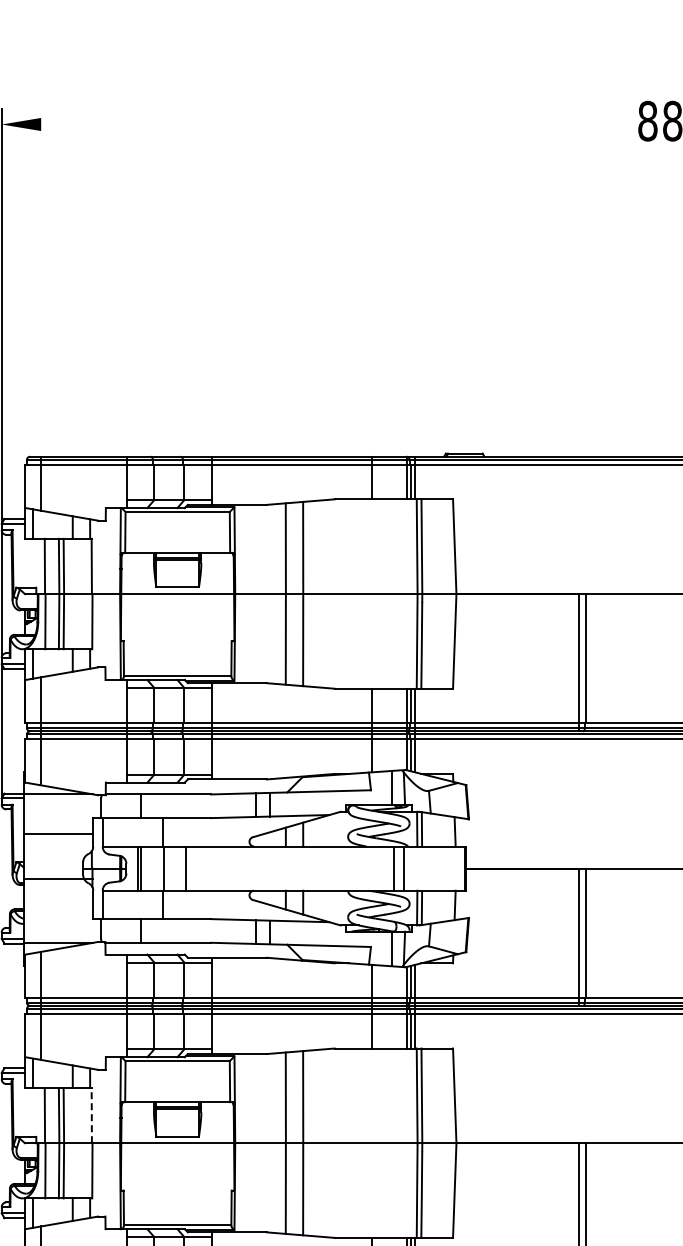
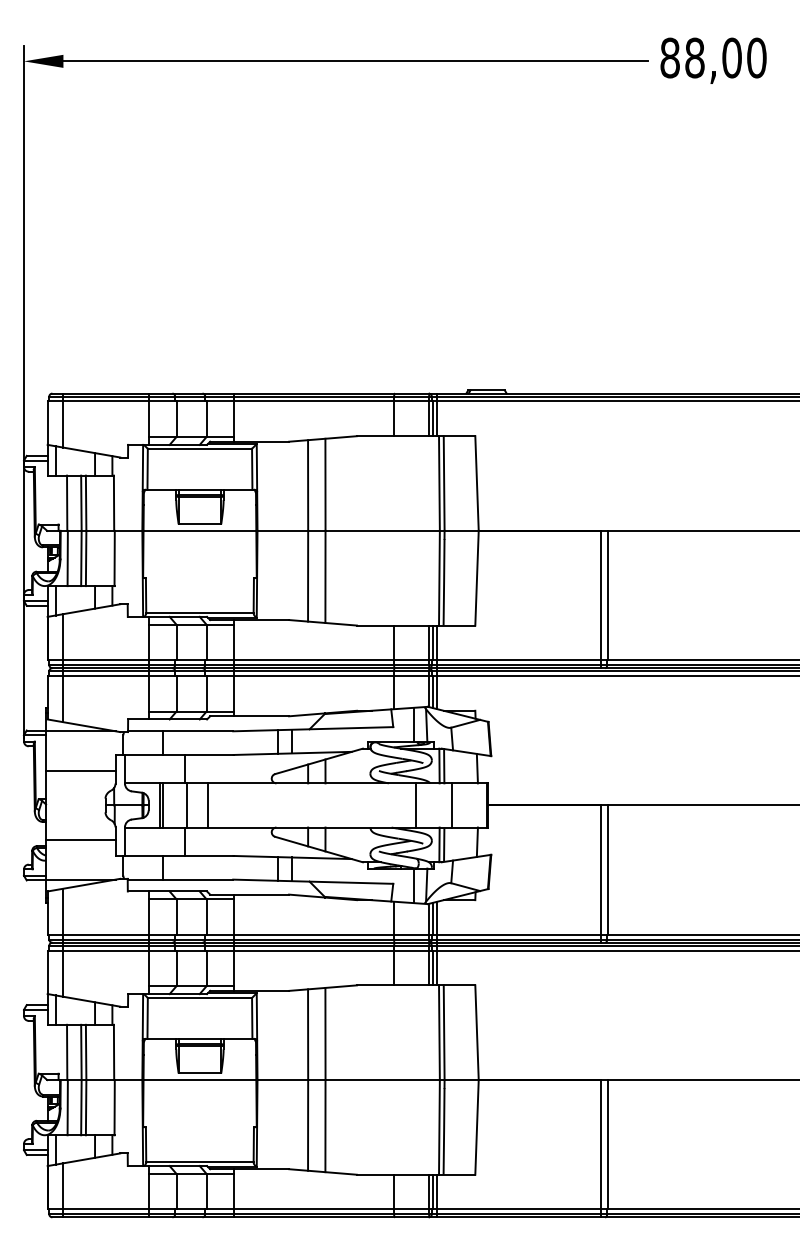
line: (333, 124) -> (355, 61), added
line: (403, 868) -> (451, 805), moved
line: (58, 879) -> (80, 840), moved
line: (92, 1115) -> (114, 1052), dashed -> solid

